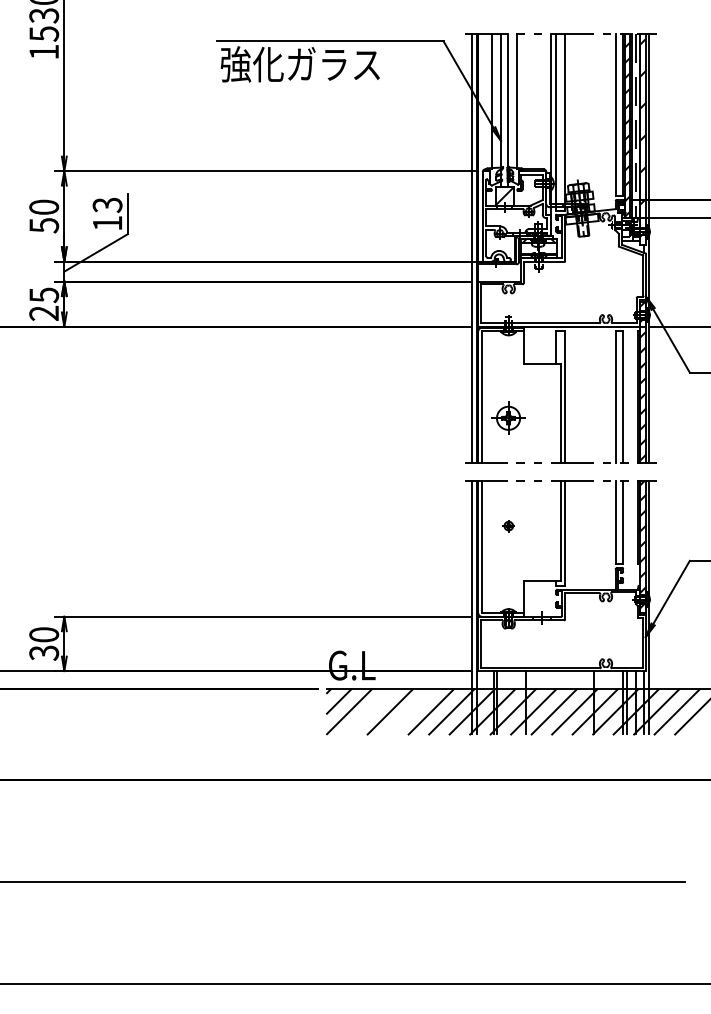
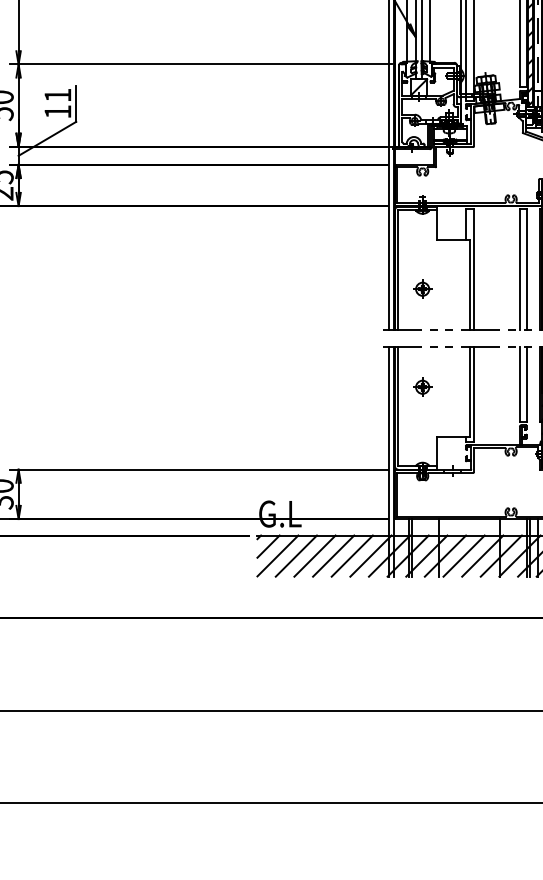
text: (107, 205) -> (57, 95), 13 -> 11
part: (508, 418) -> (422, 289), size x0.62
part: (508, 525) -> (422, 386), size x1.67
line: (369, 711) -> (296, 555), added
line: (410, 711) -> (333, 555), added

